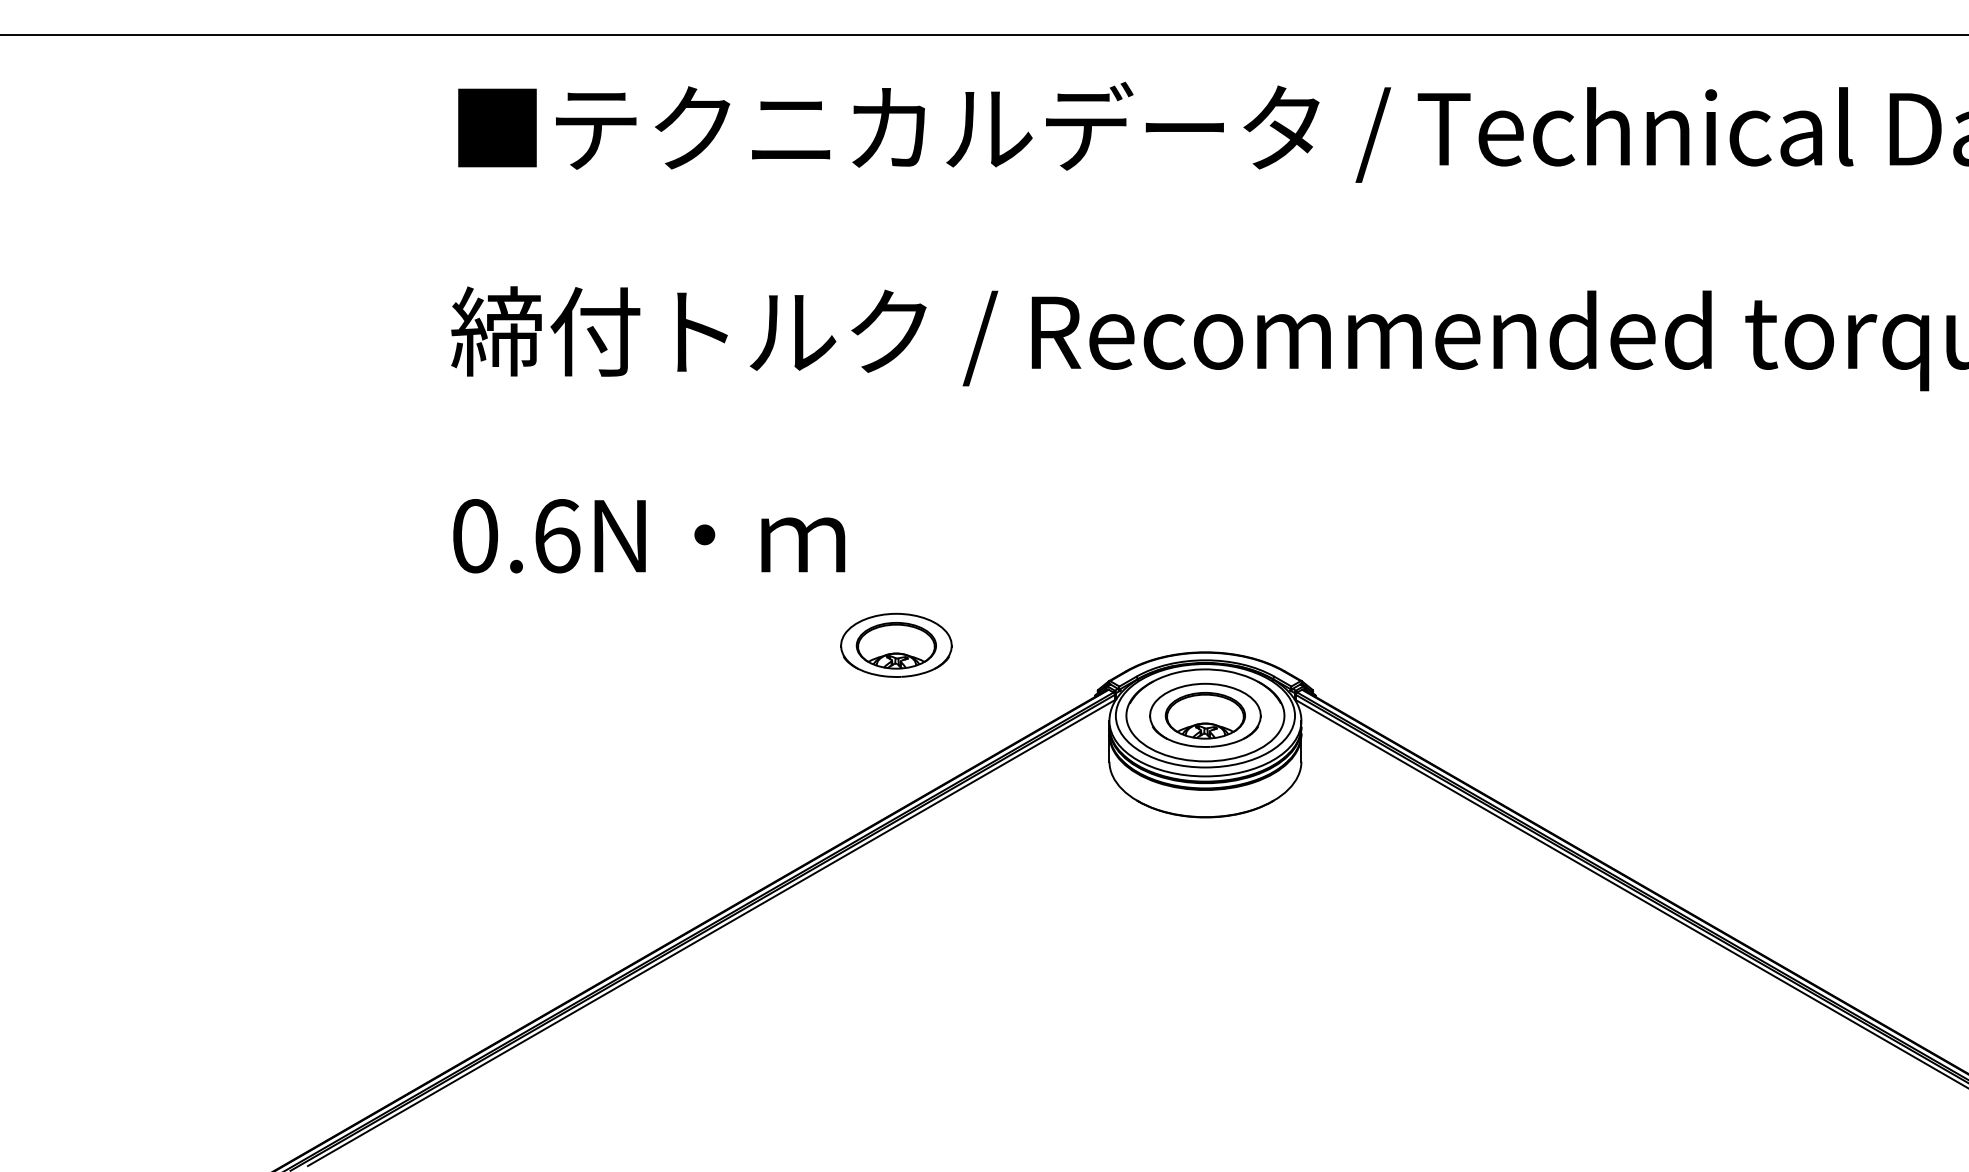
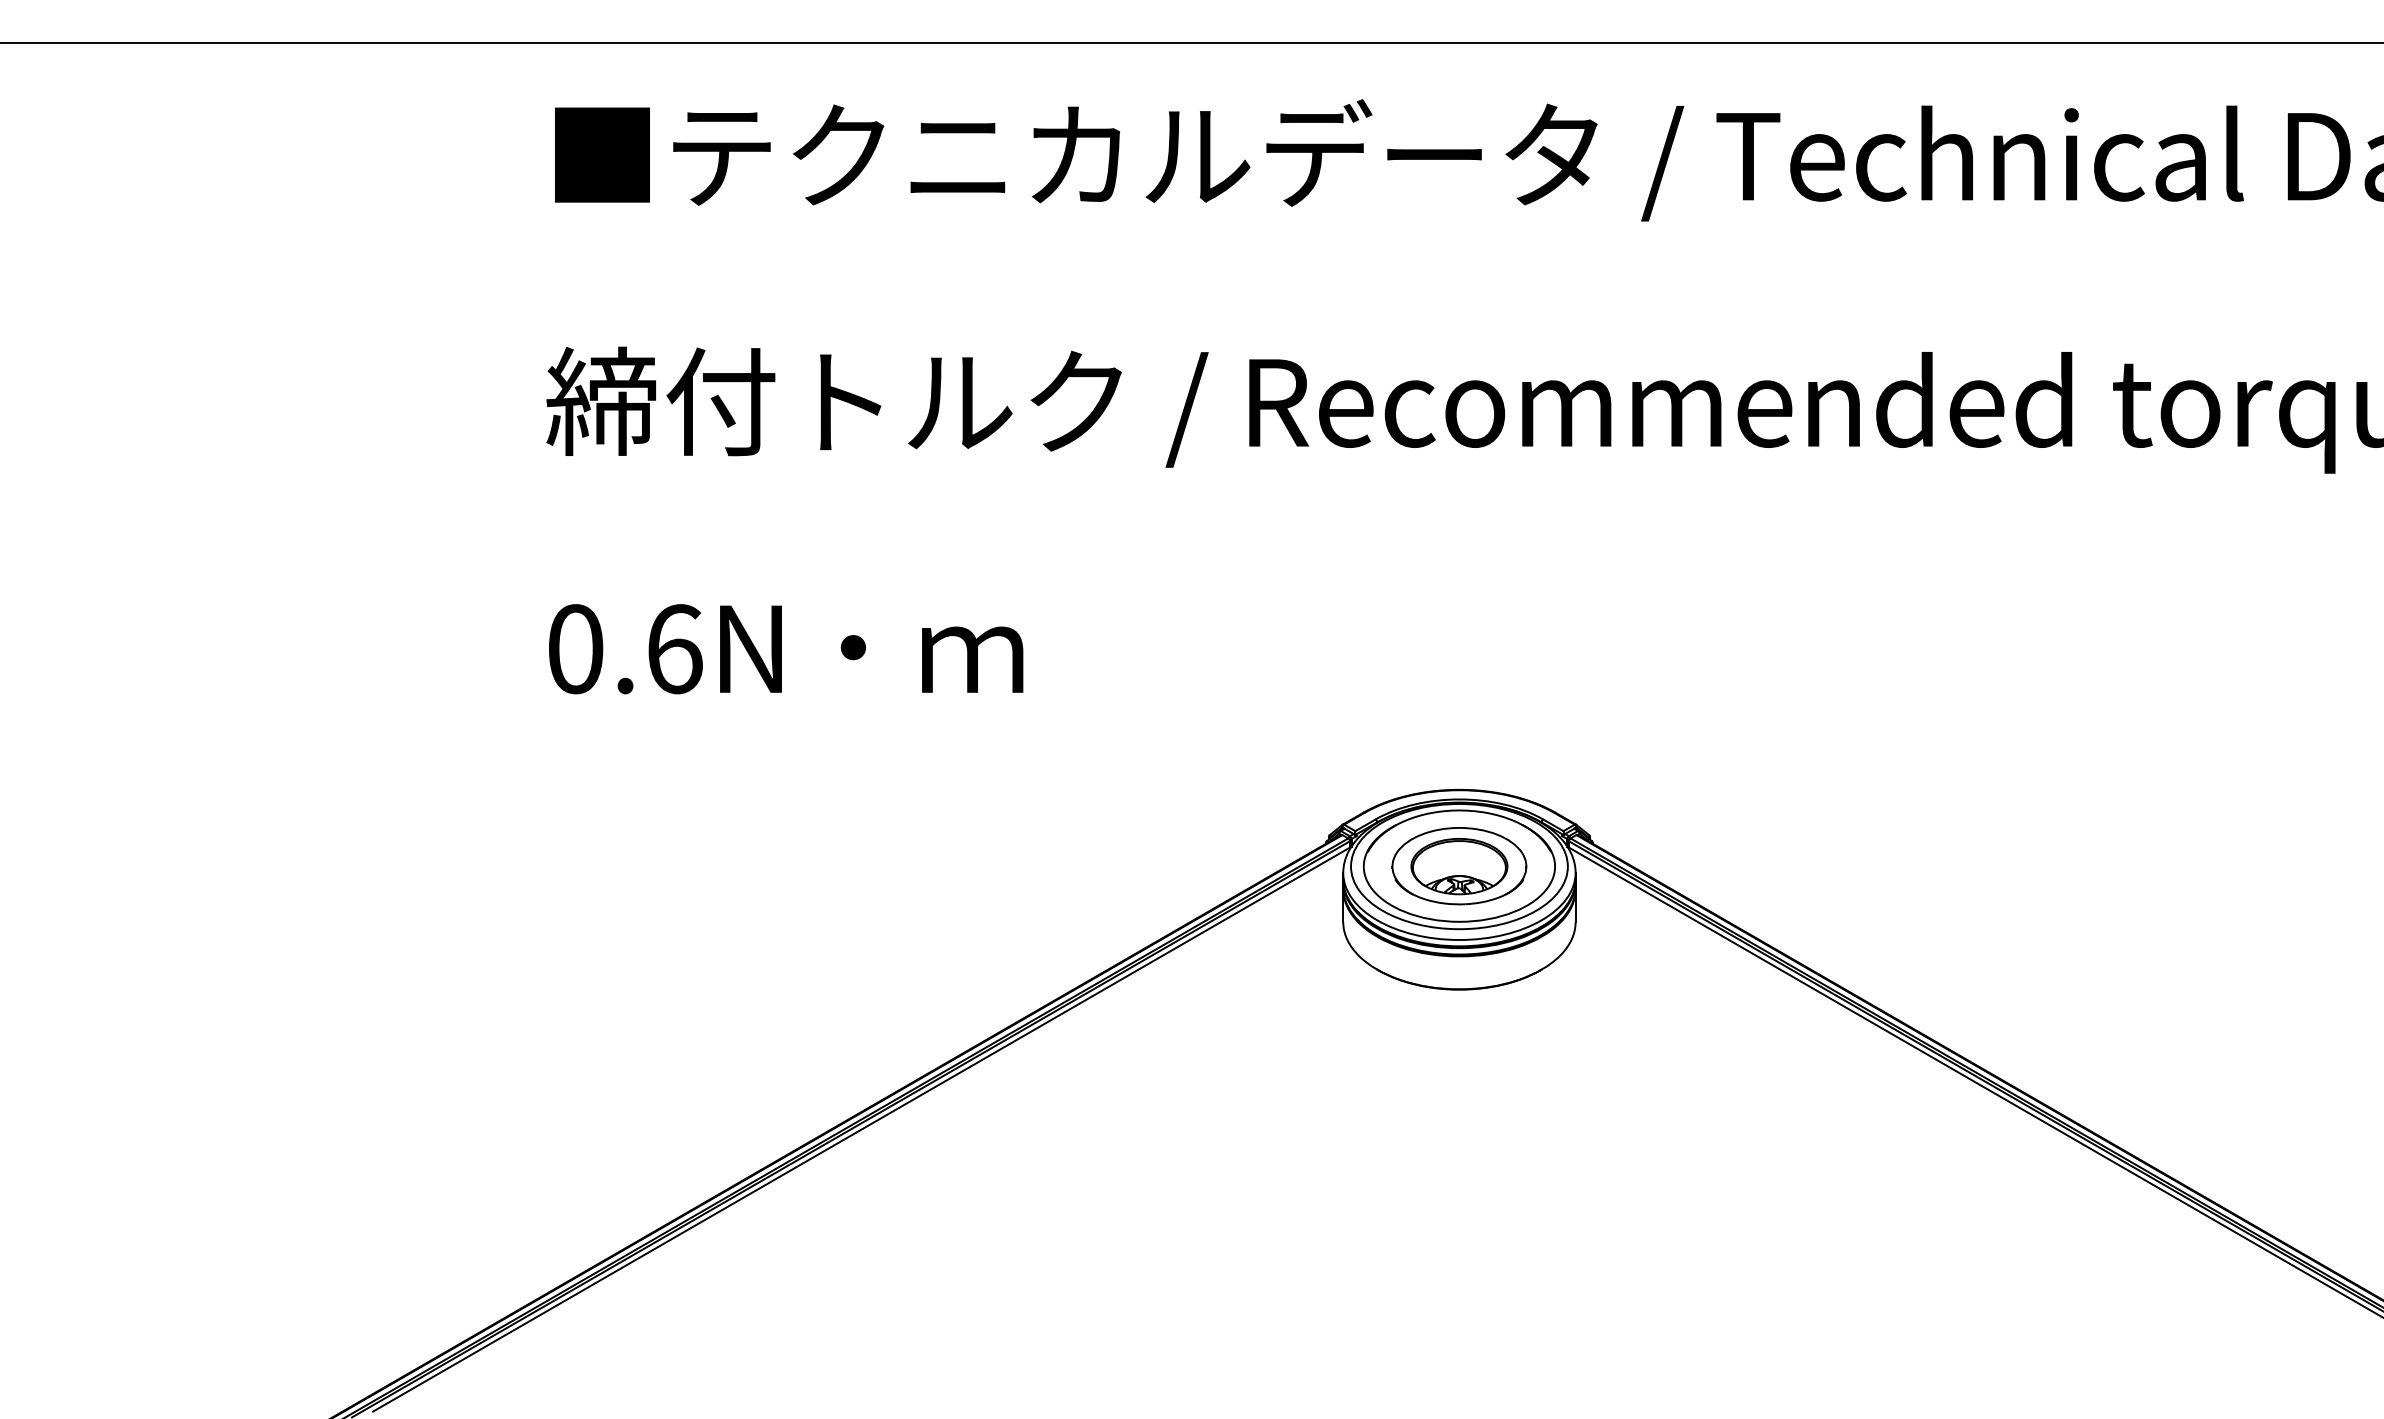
part: (896, 644) -> (1085, 780), removed

